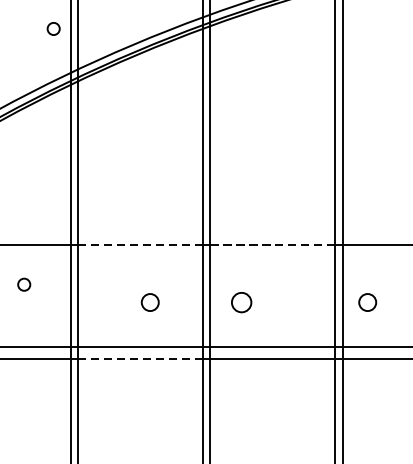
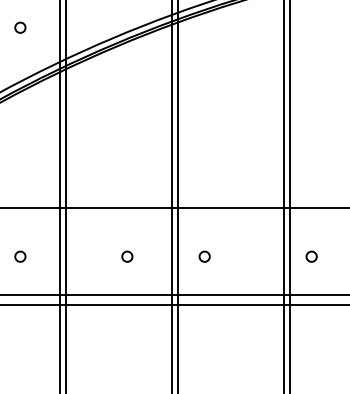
circle: (53, 28) -> (20, 27), moved
line: (139, 245) -> (118, 208), dashed -> solid
line: (273, 245) -> (231, 208), dashed -> solid
circle: (24, 284) -> (20, 256), moved
circle: (150, 302) -> (127, 256), size x0.71
circle: (241, 302) -> (204, 256), size x0.62
circle: (367, 302) -> (311, 256), size x0.71
line: (139, 359) -> (118, 305), dashed -> solid

